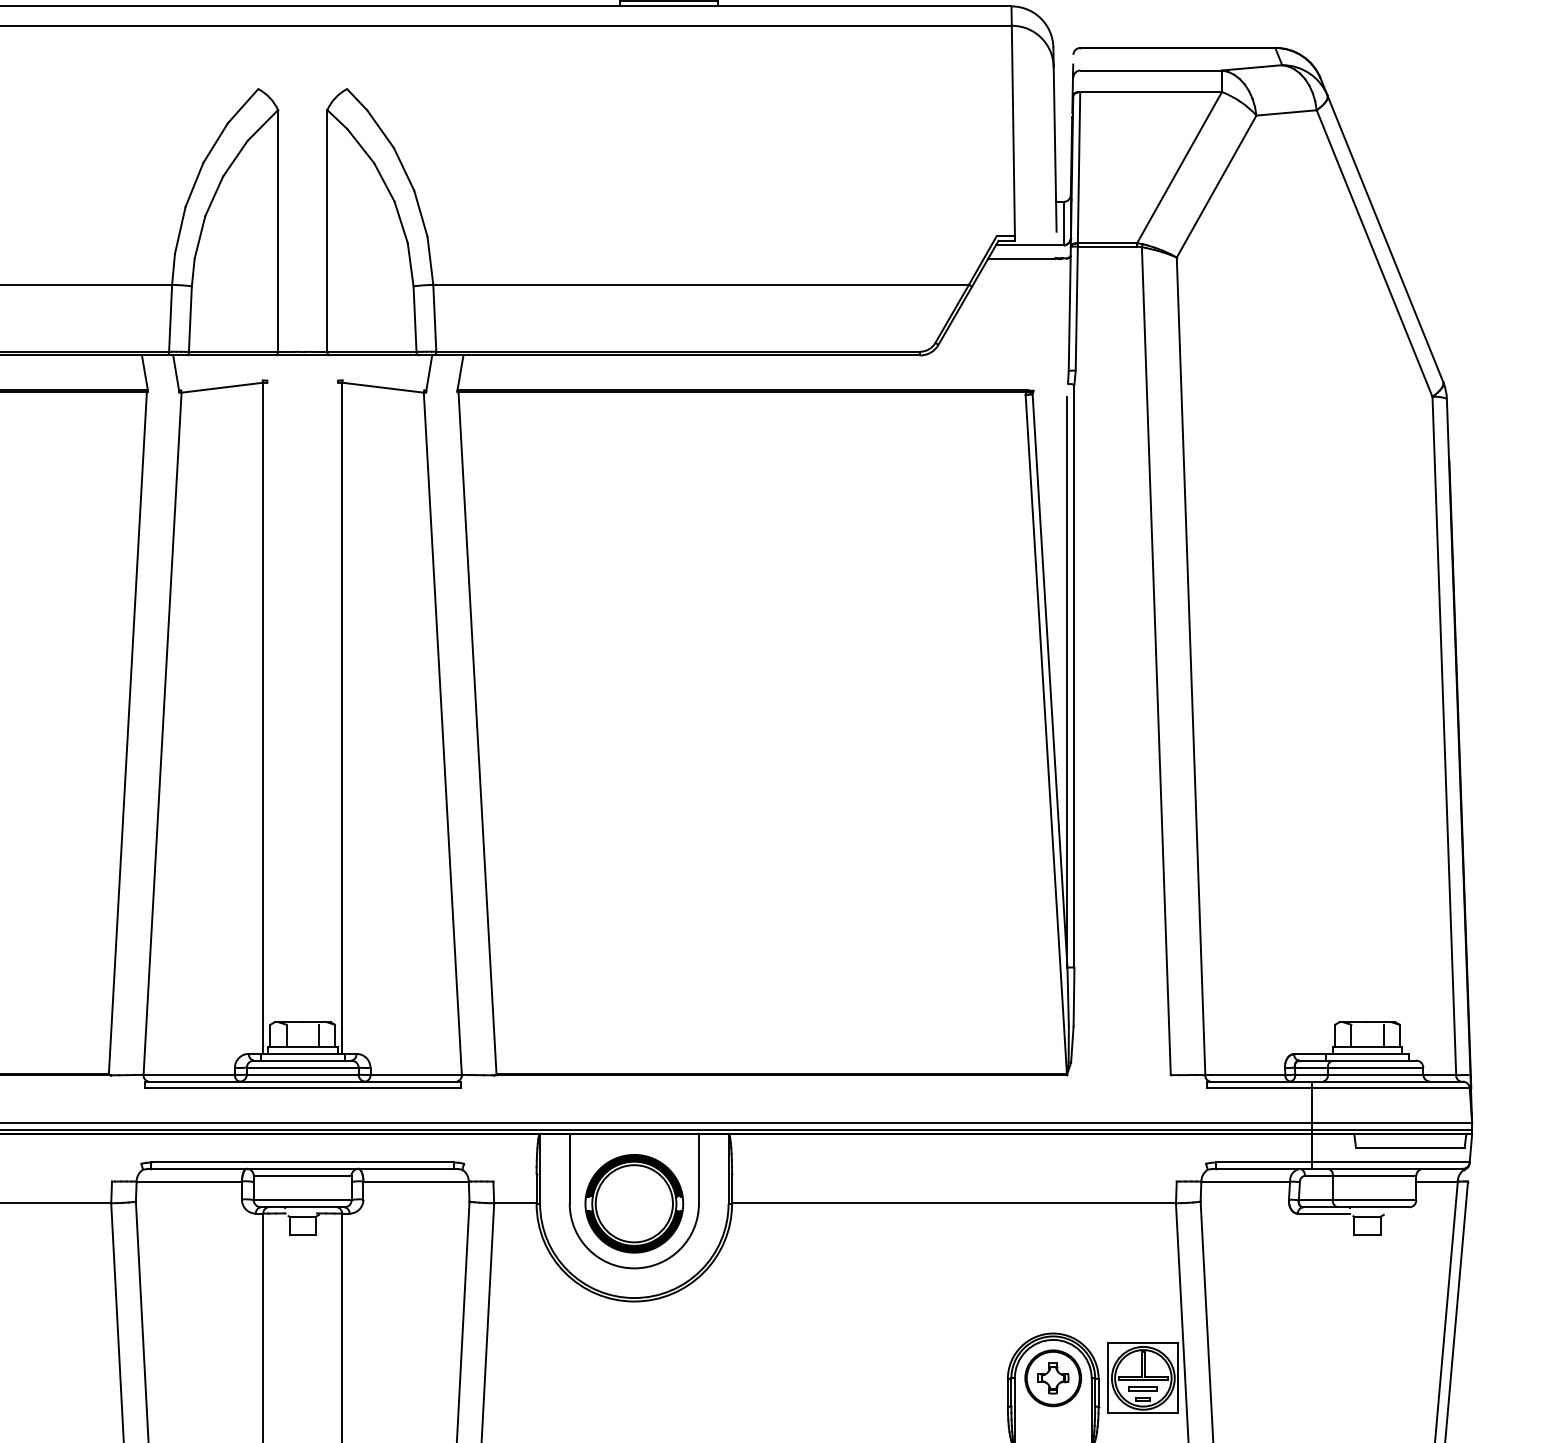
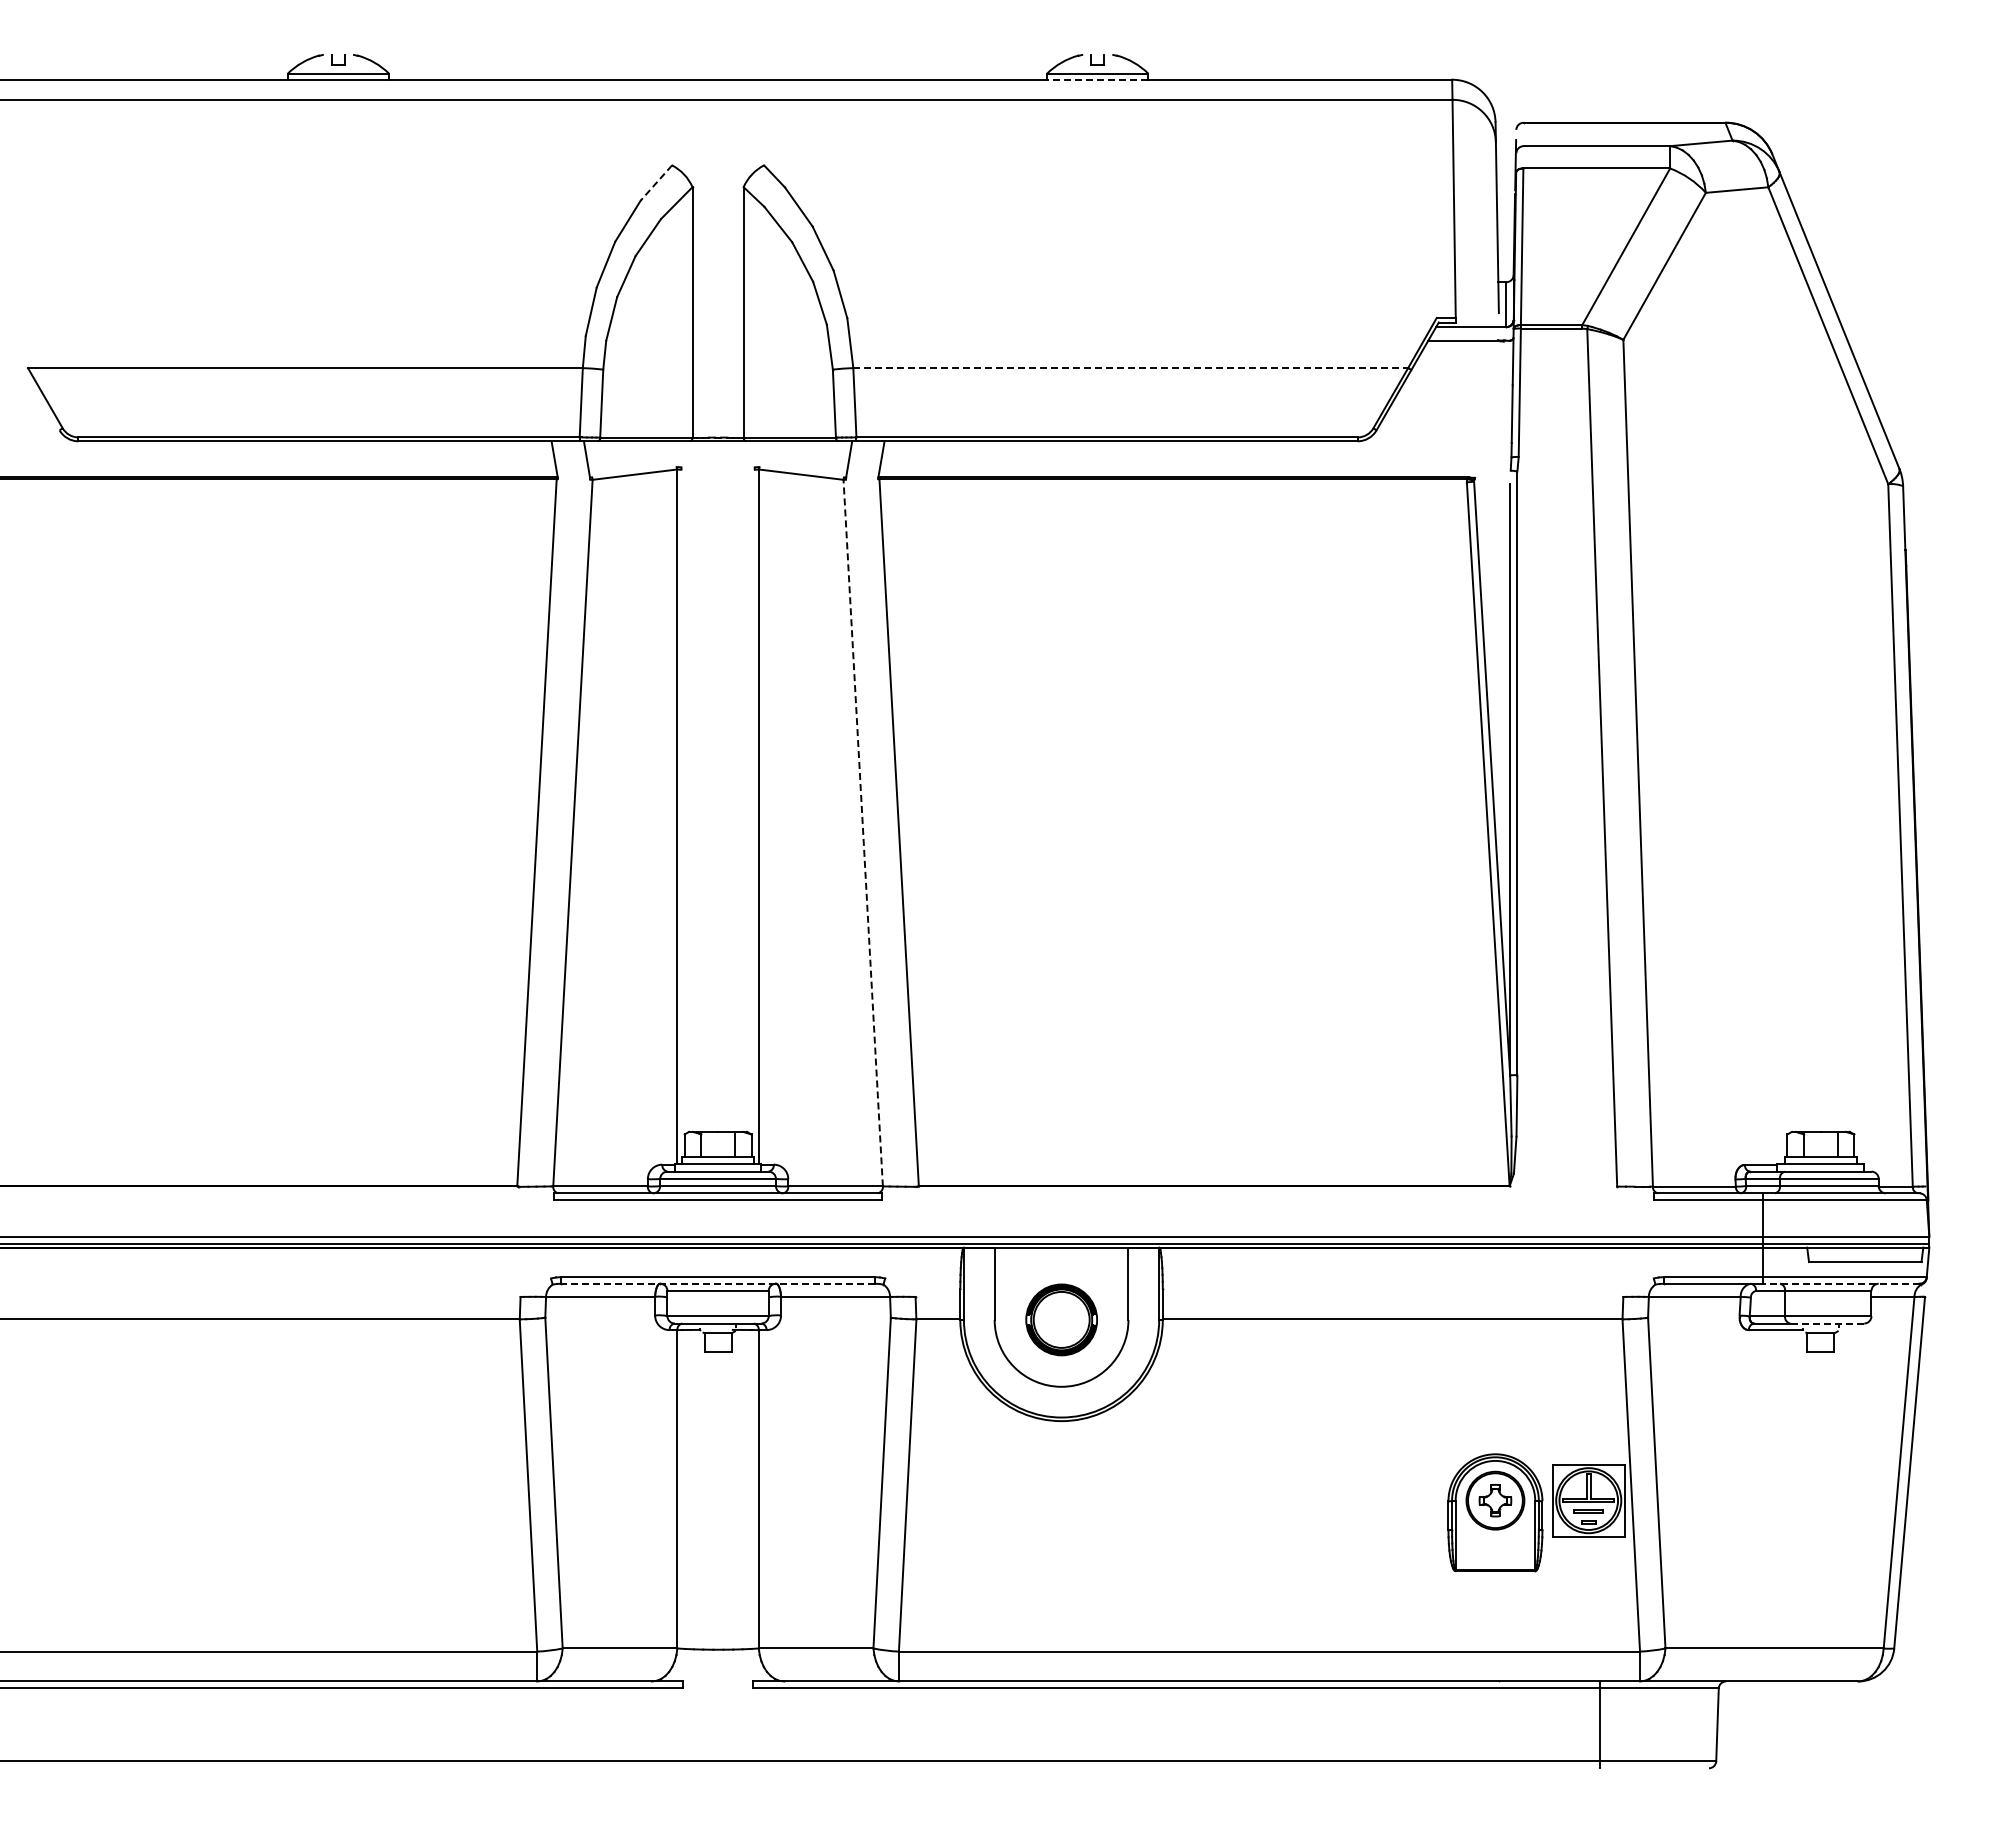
line: (669, 6) -> (1097, 79), solid -> dashed
line: (243, 106) -> (656, 183), solid -> dashed
line: (701, 285) -> (1131, 368), solid -> dashed
line: (443, 734) -> (863, 833), solid -> dashed
line: (303, 1168) -> (718, 1283), solid -> dashed
line: (1386, 1168) -> (1840, 1283), solid -> dashed
part: (634, 1203) -> (1061, 1319), size x0.7
line: (1372, 1207) -> (1826, 1323), solid -> dashed

